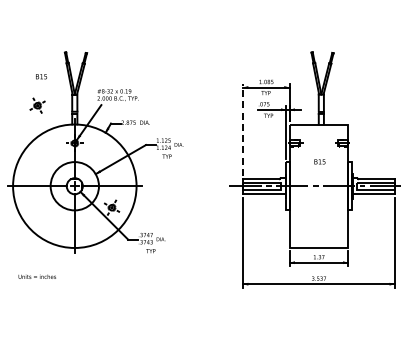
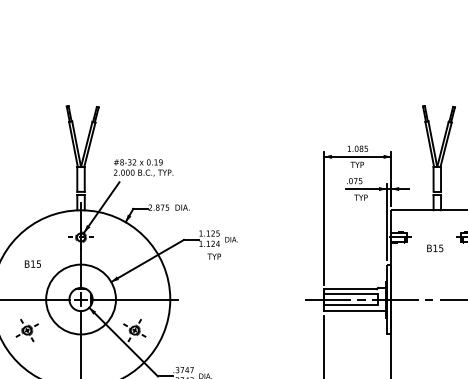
text: (41, 76) -> (32, 263), moved
part: (37, 105) -> (27, 330), moved
line: (242, 130) -> (323, 218), dashed -> solid
text: (319, 161) -> (434, 247), moved

